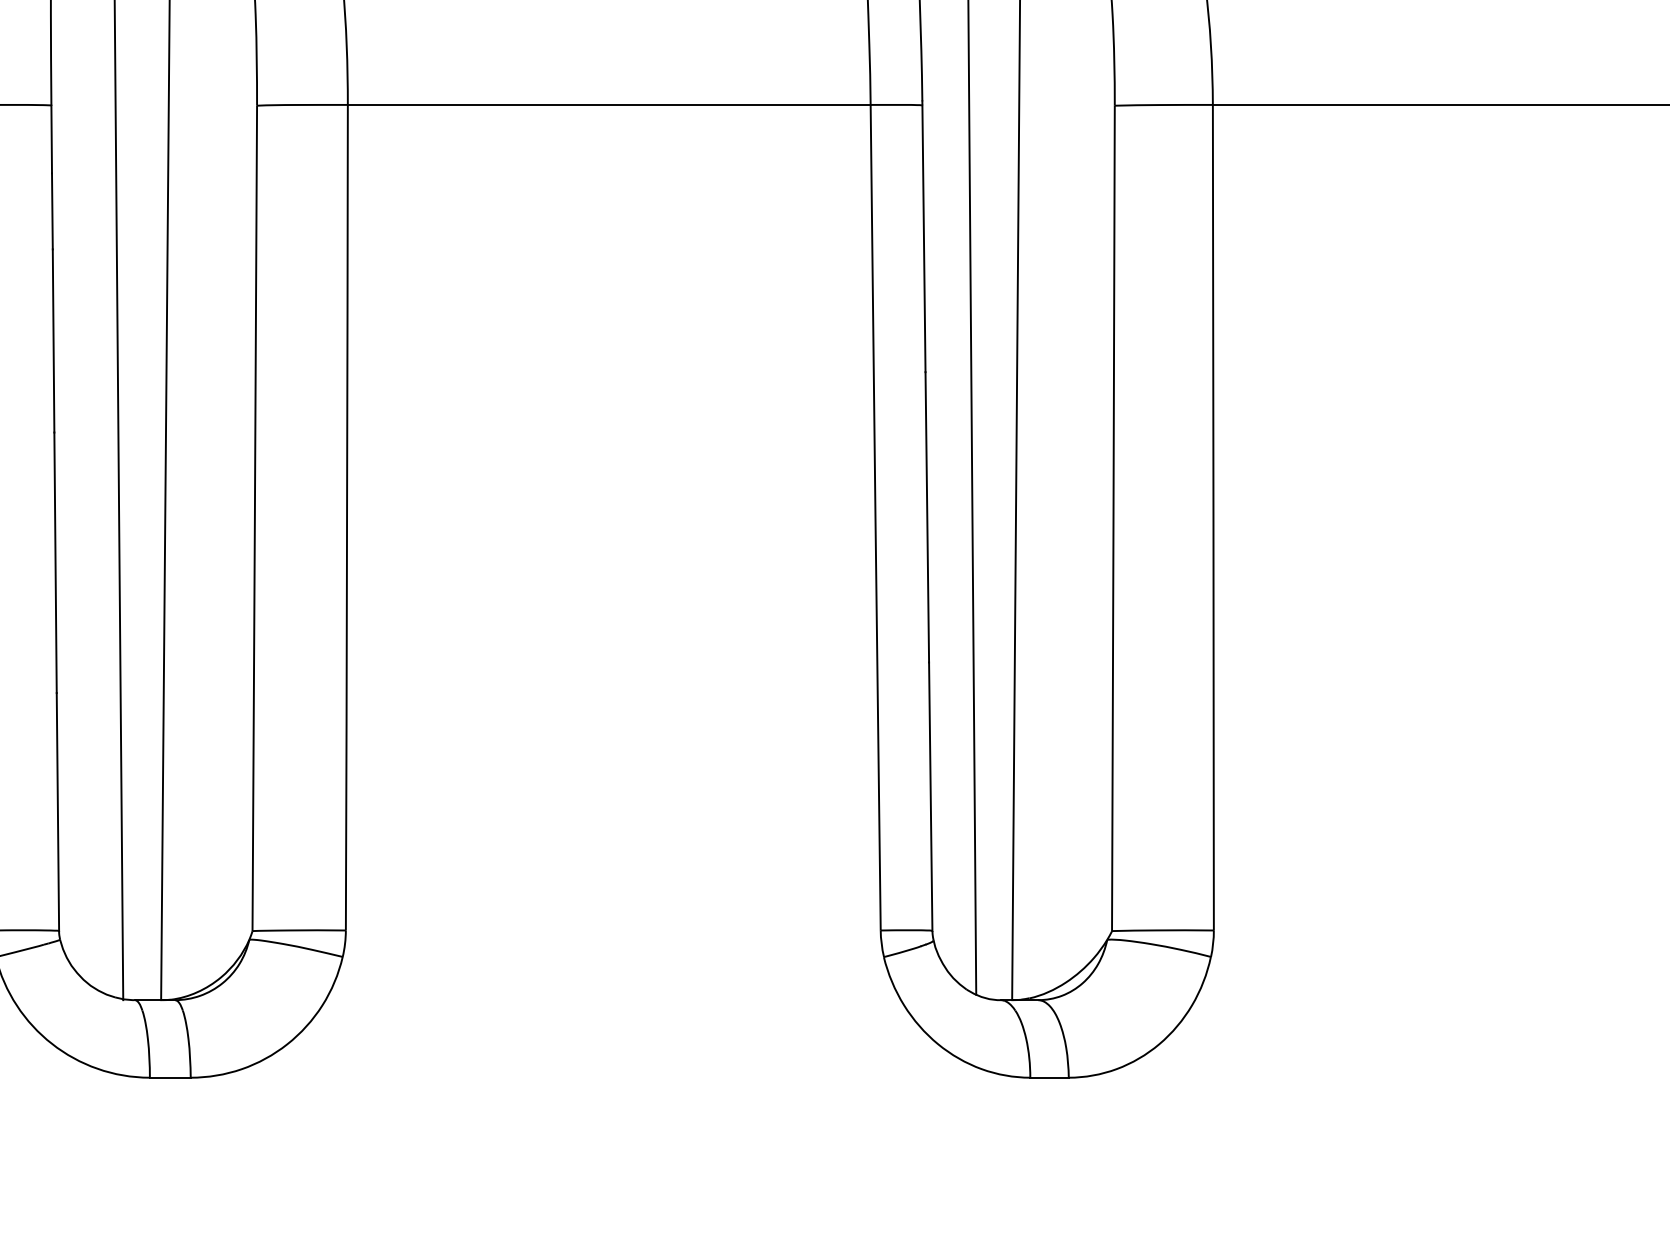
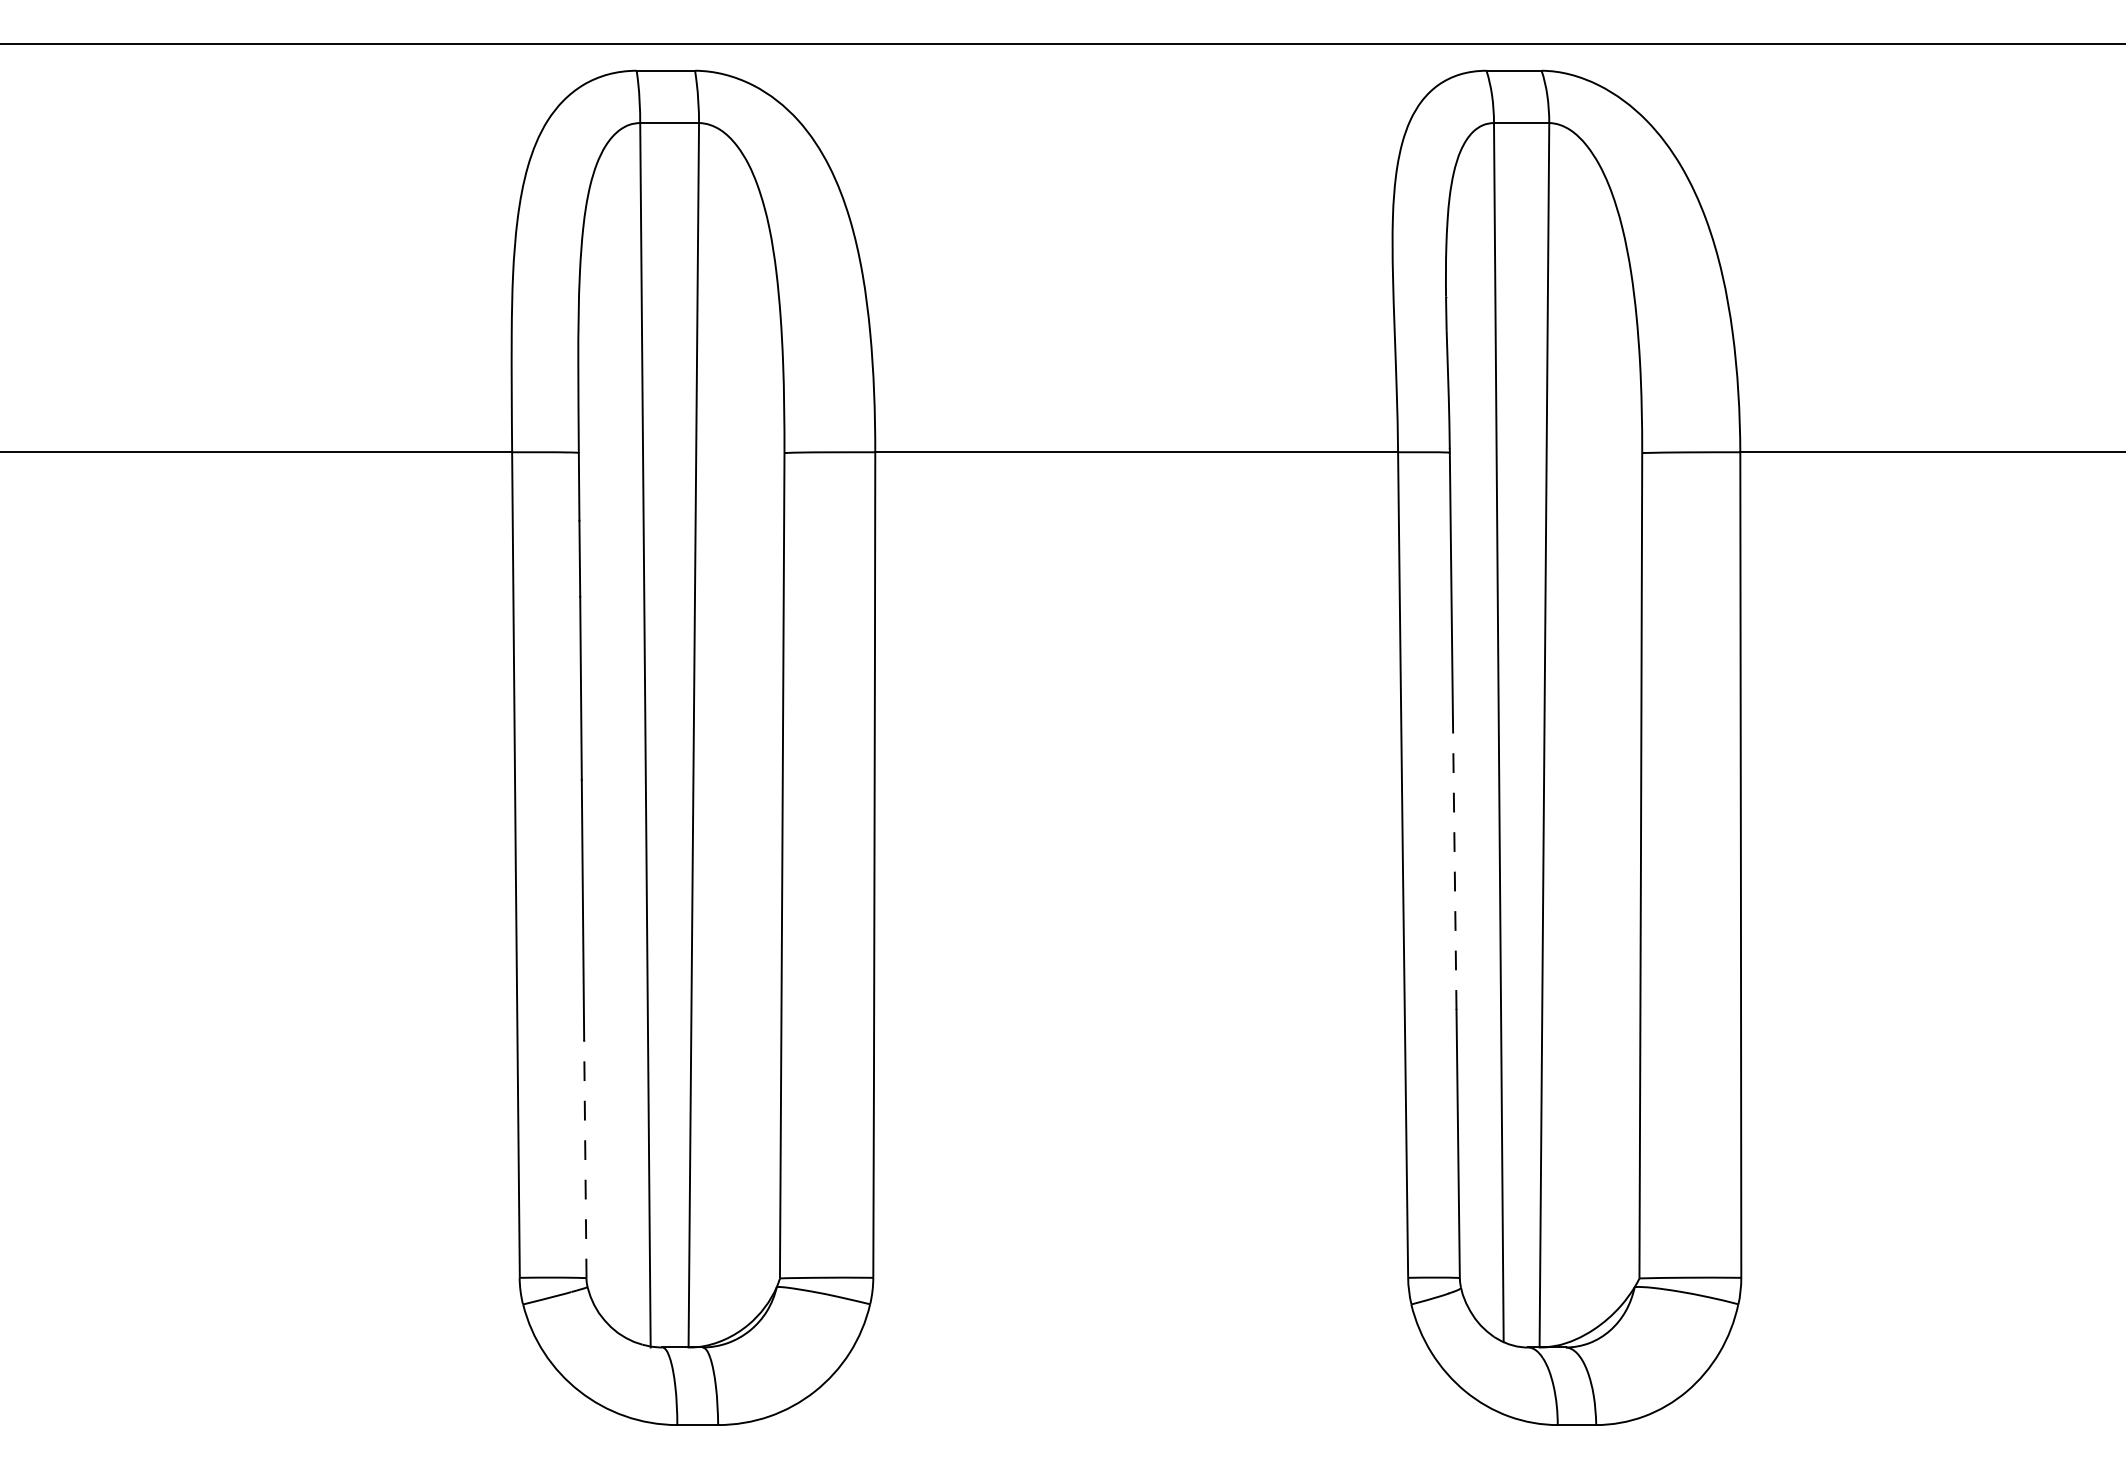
line: (927, 517) -> (1454, 864), solid -> dashed
line: (58, 811) -> (585, 1158), solid -> dashed

